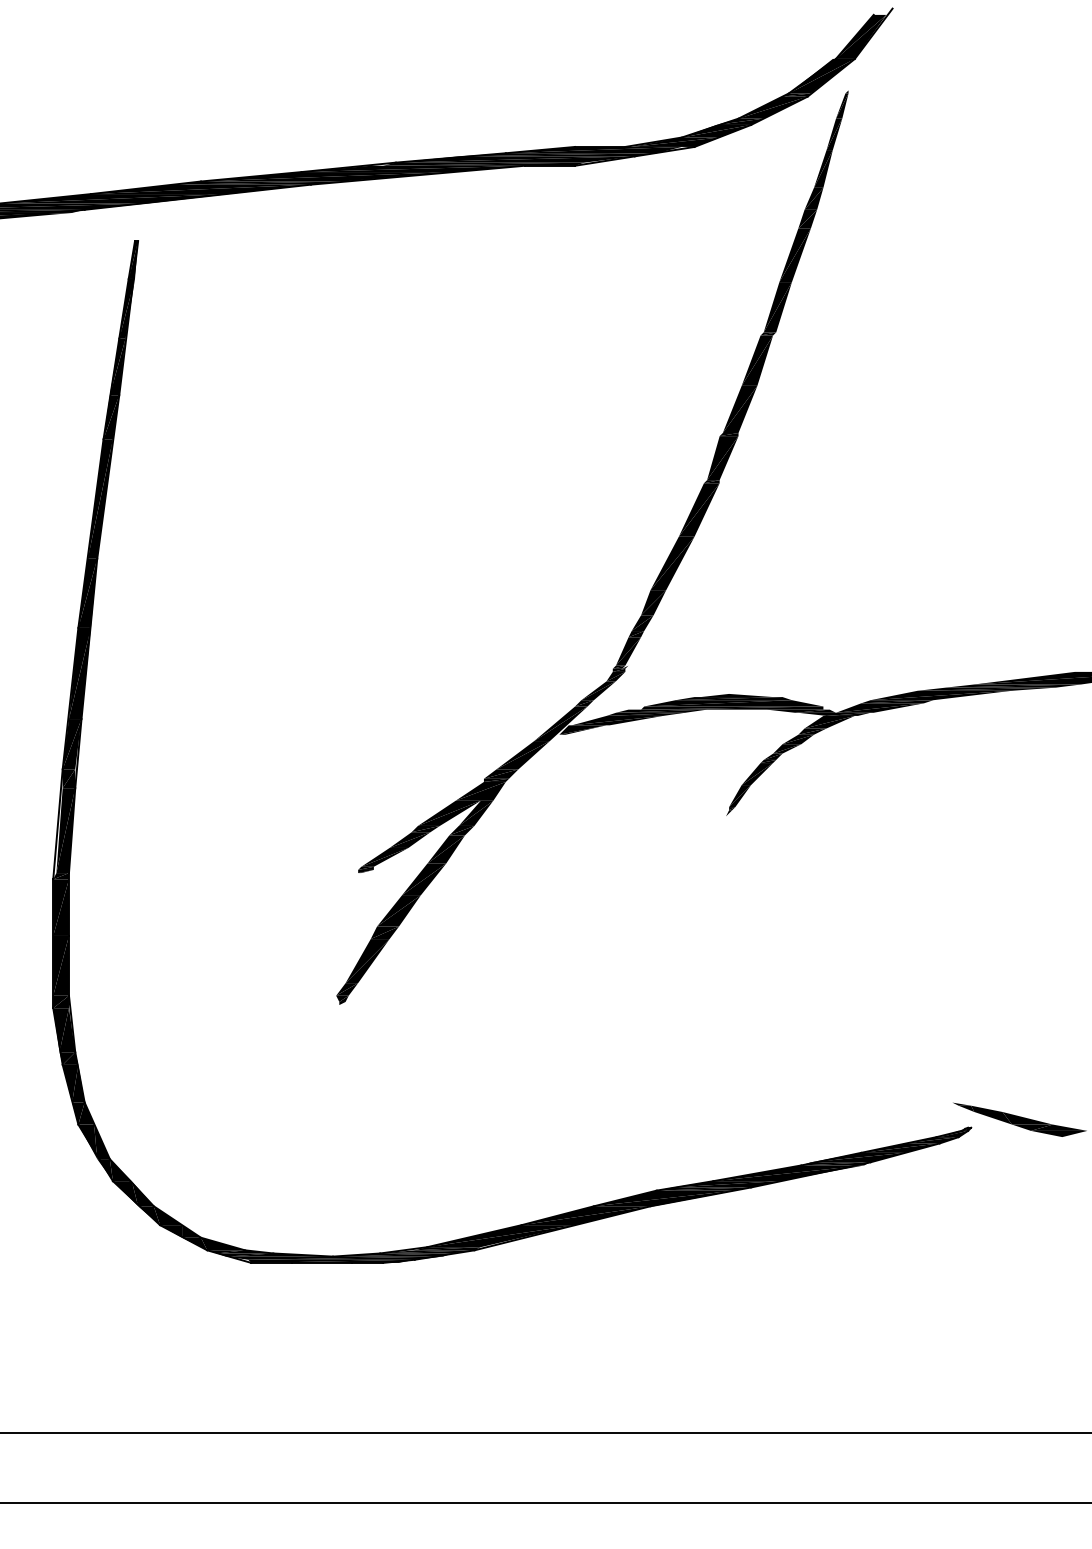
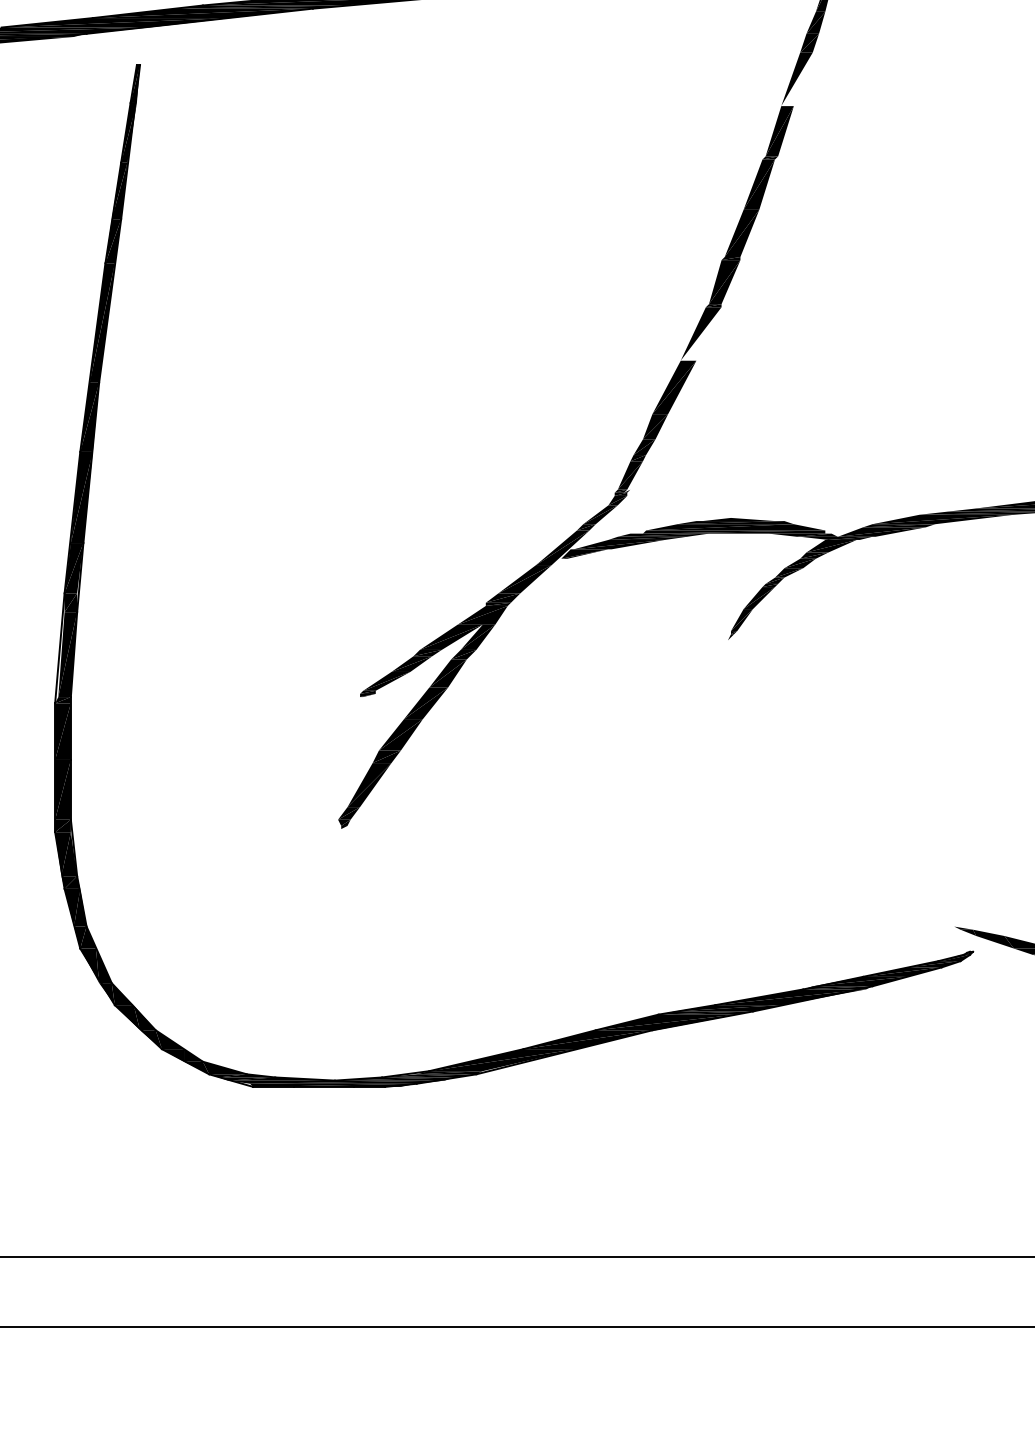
fill: (794, 255) -> (796, 79), removed
fill: (698, 509) -> (700, 333), removed

